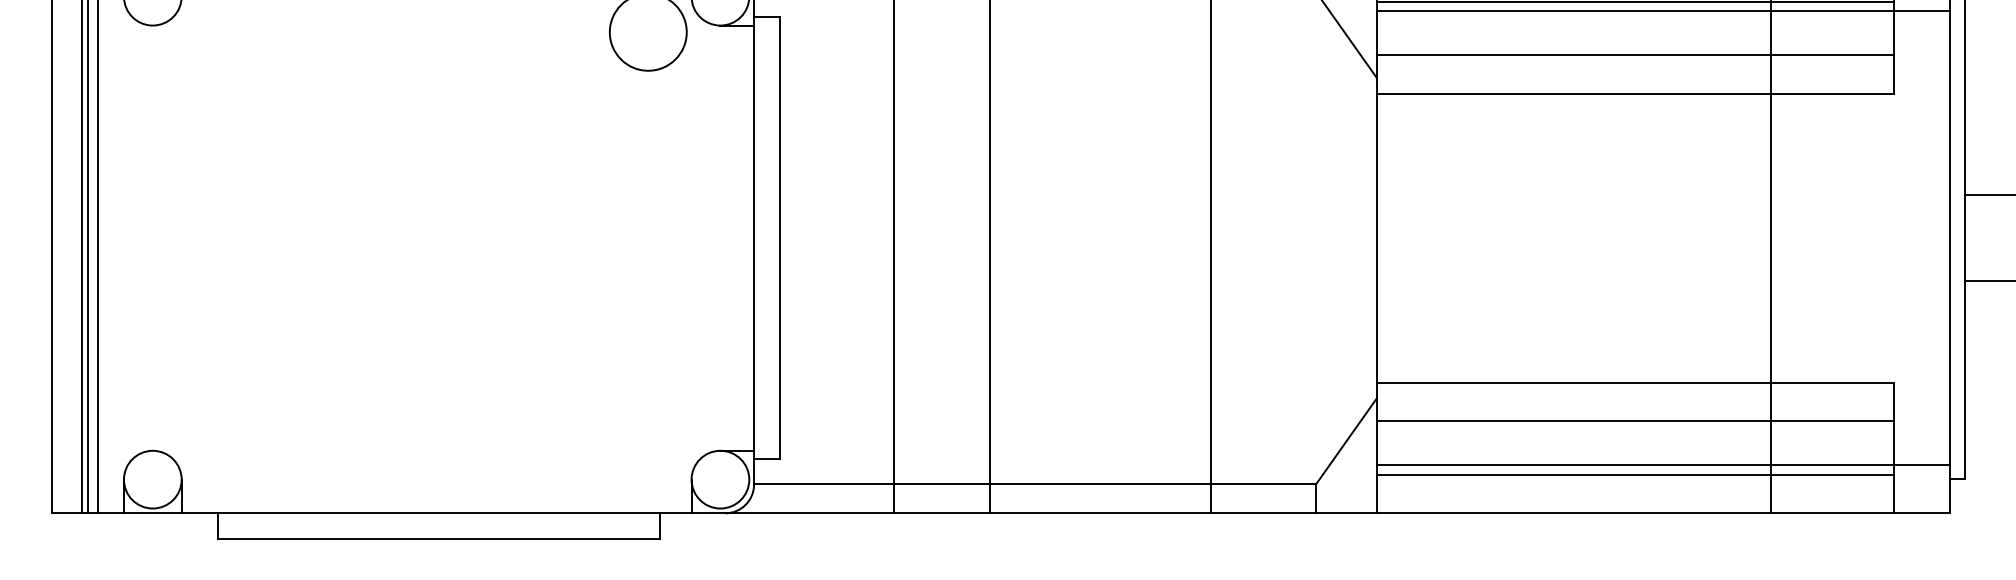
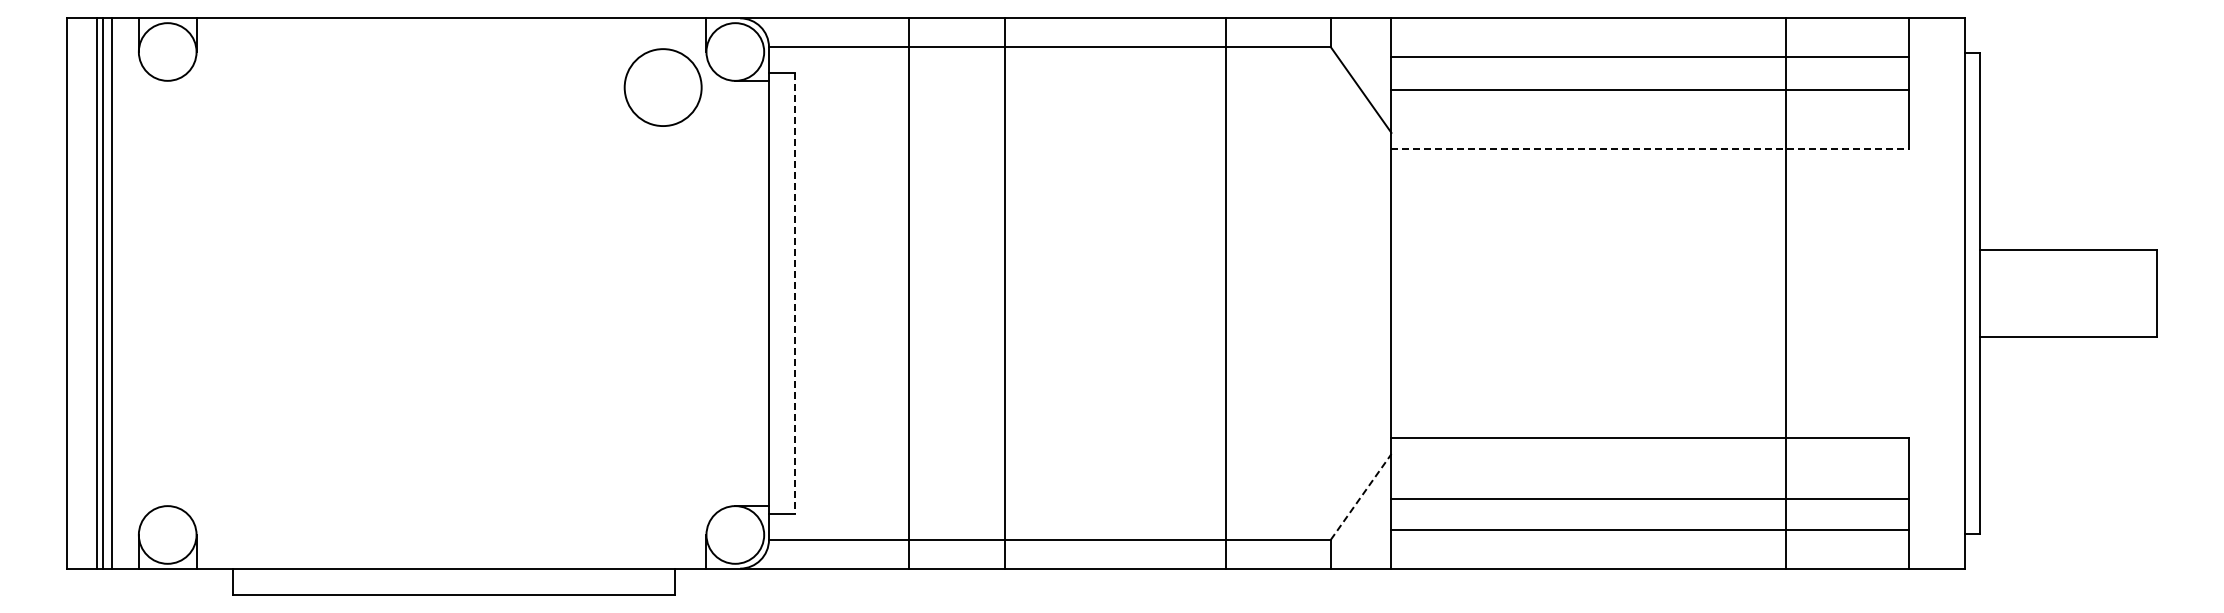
line: (1662, 11) -> (1677, 66), removed
line: (1635, 55) -> (1650, 89), moved
line: (1635, 94) -> (1650, 149), solid -> dashed
line: (779, 238) -> (794, 293), solid -> dashed
line: (1635, 421) -> (1650, 499), moved
line: (1346, 441) -> (1361, 496), solid -> dashed
line: (1662, 465) -> (1677, 520), removed

